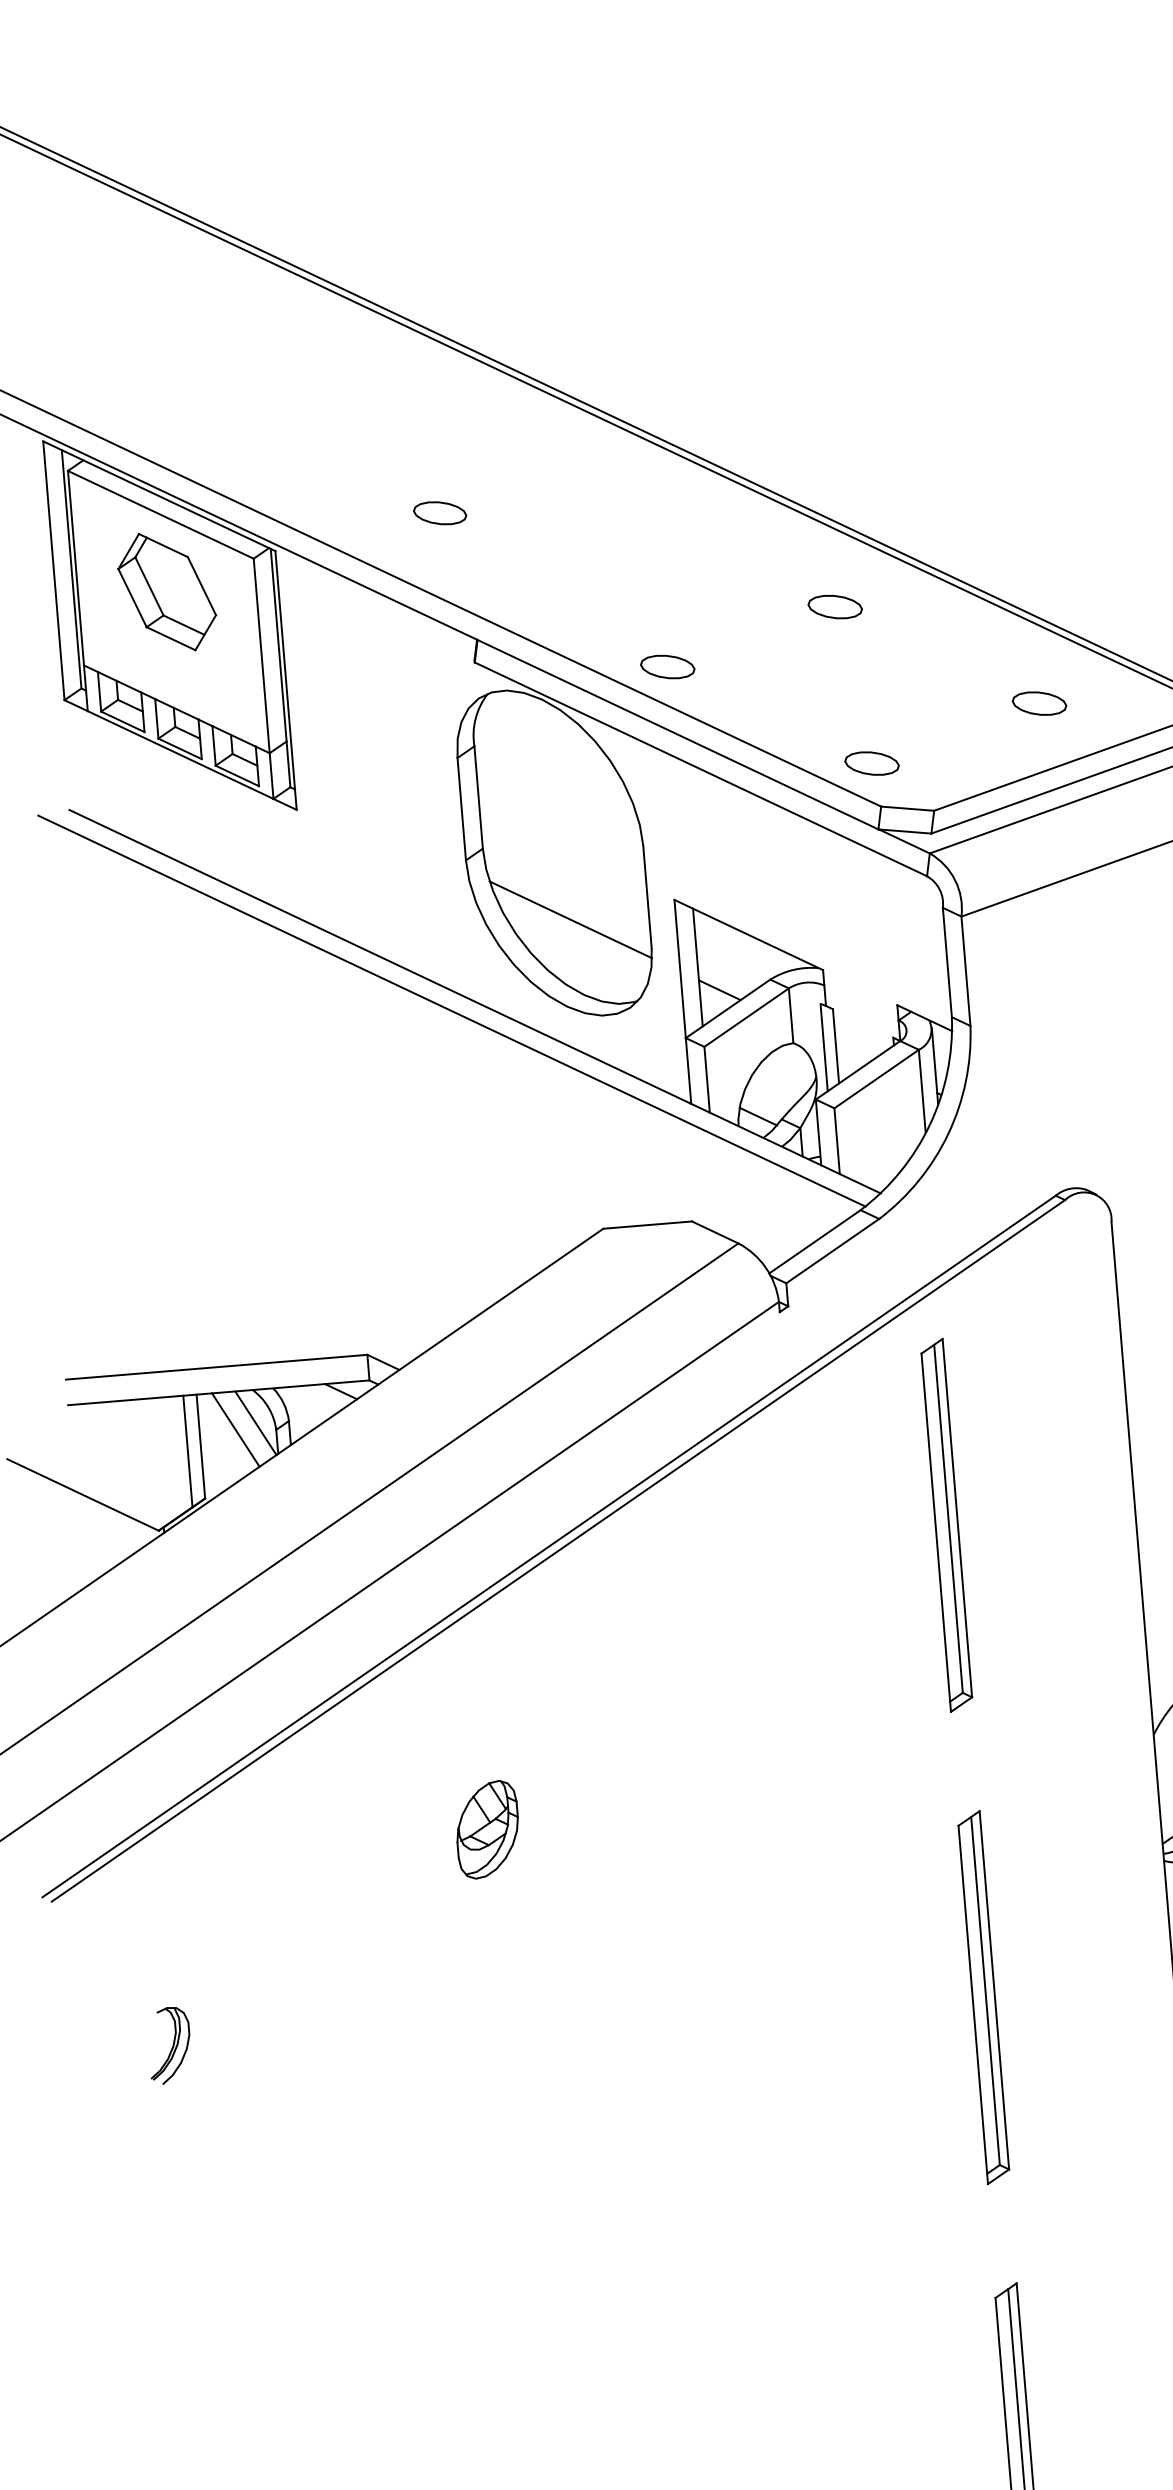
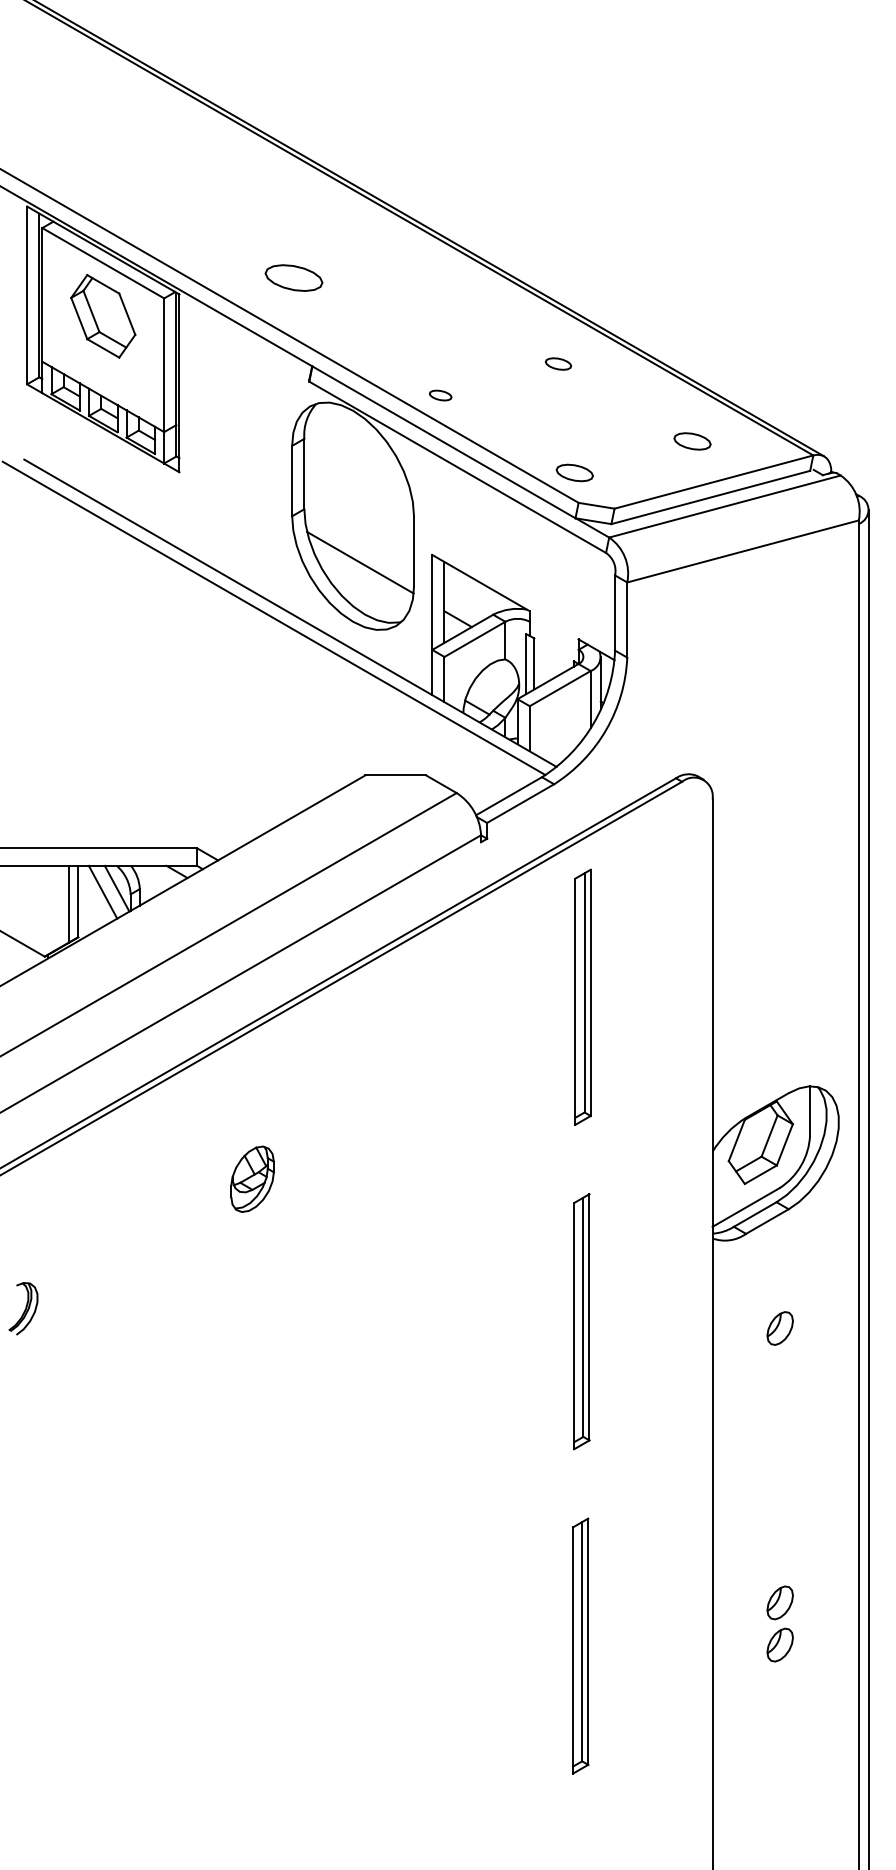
part: (439, 512) -> (293, 277), size x1.6
part: (835, 606) -> (558, 363), size x0.7
part: (667, 666) -> (440, 395), size x0.6

